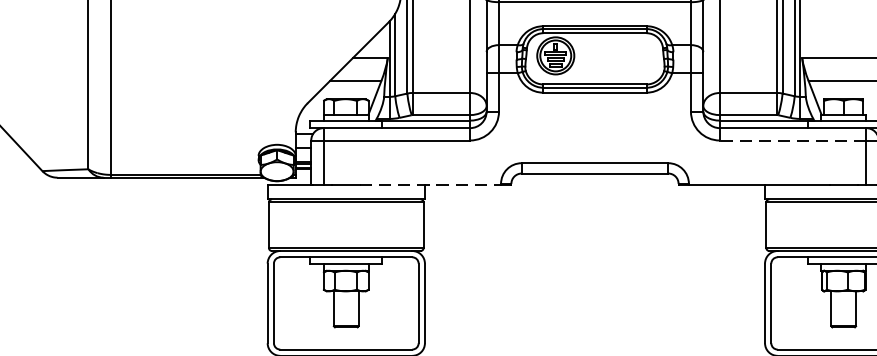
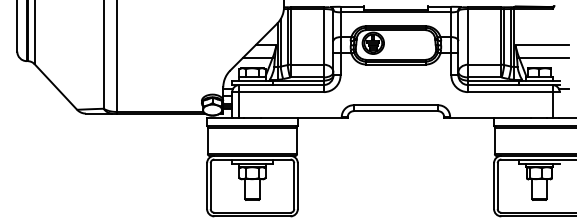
line: (791, 141) -> (509, 92), dashed -> solid
line: (431, 186) -> (301, 118), dashed -> solid

